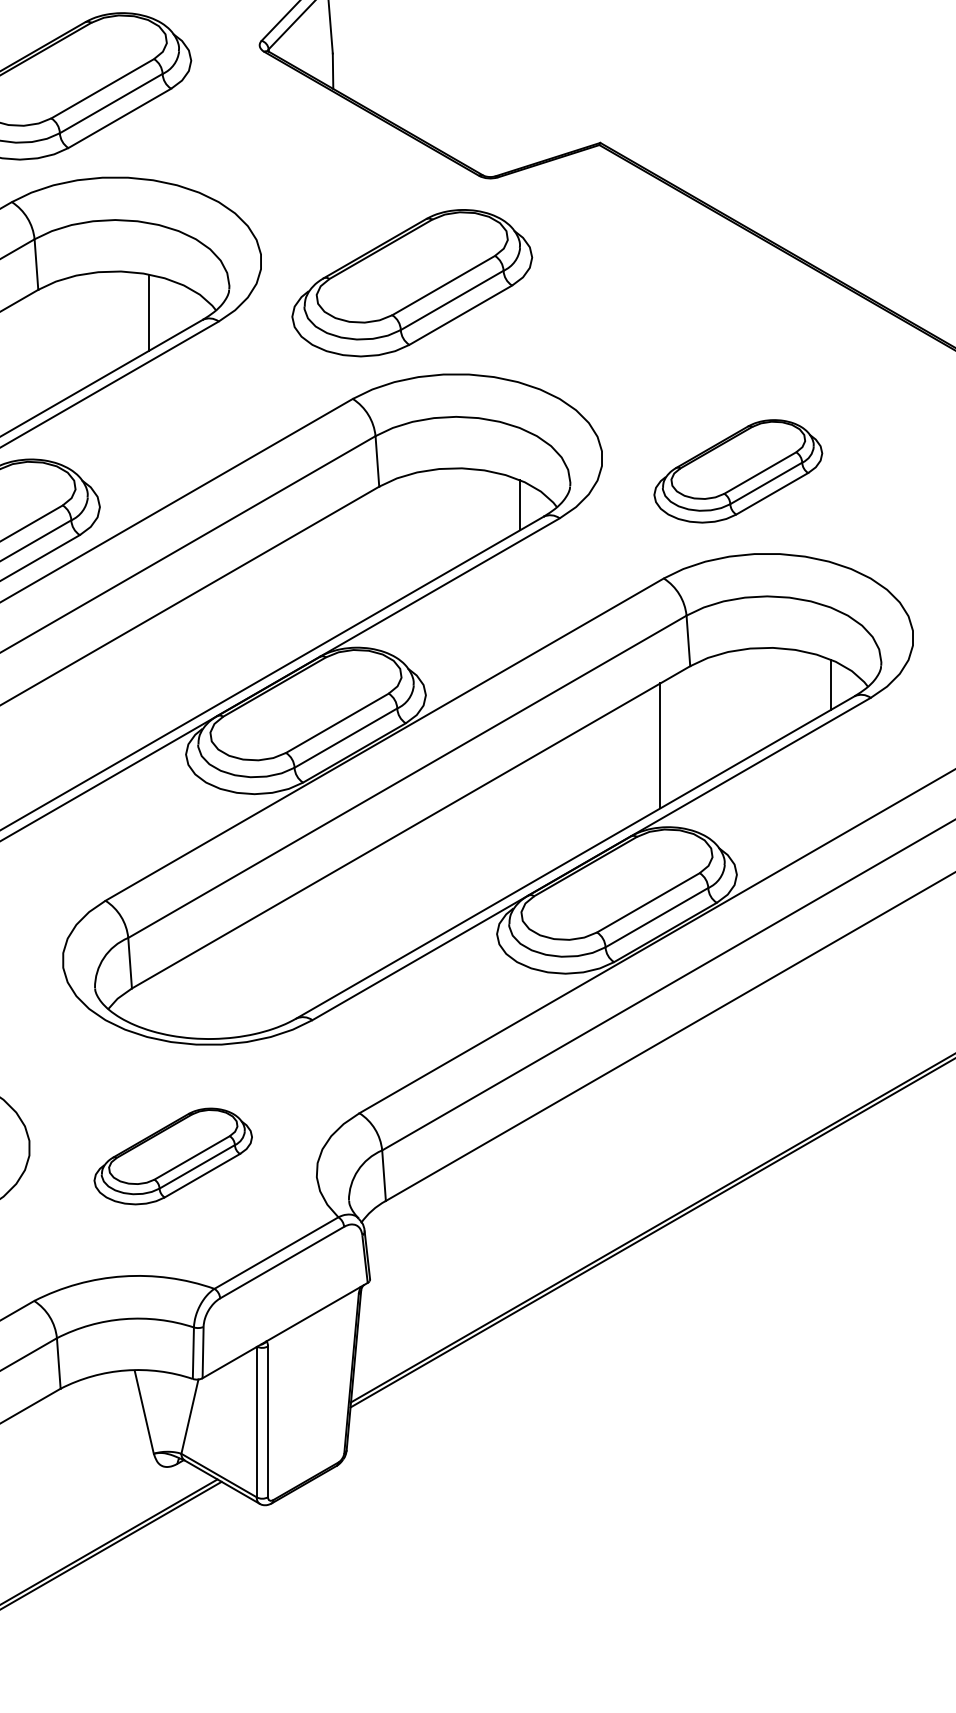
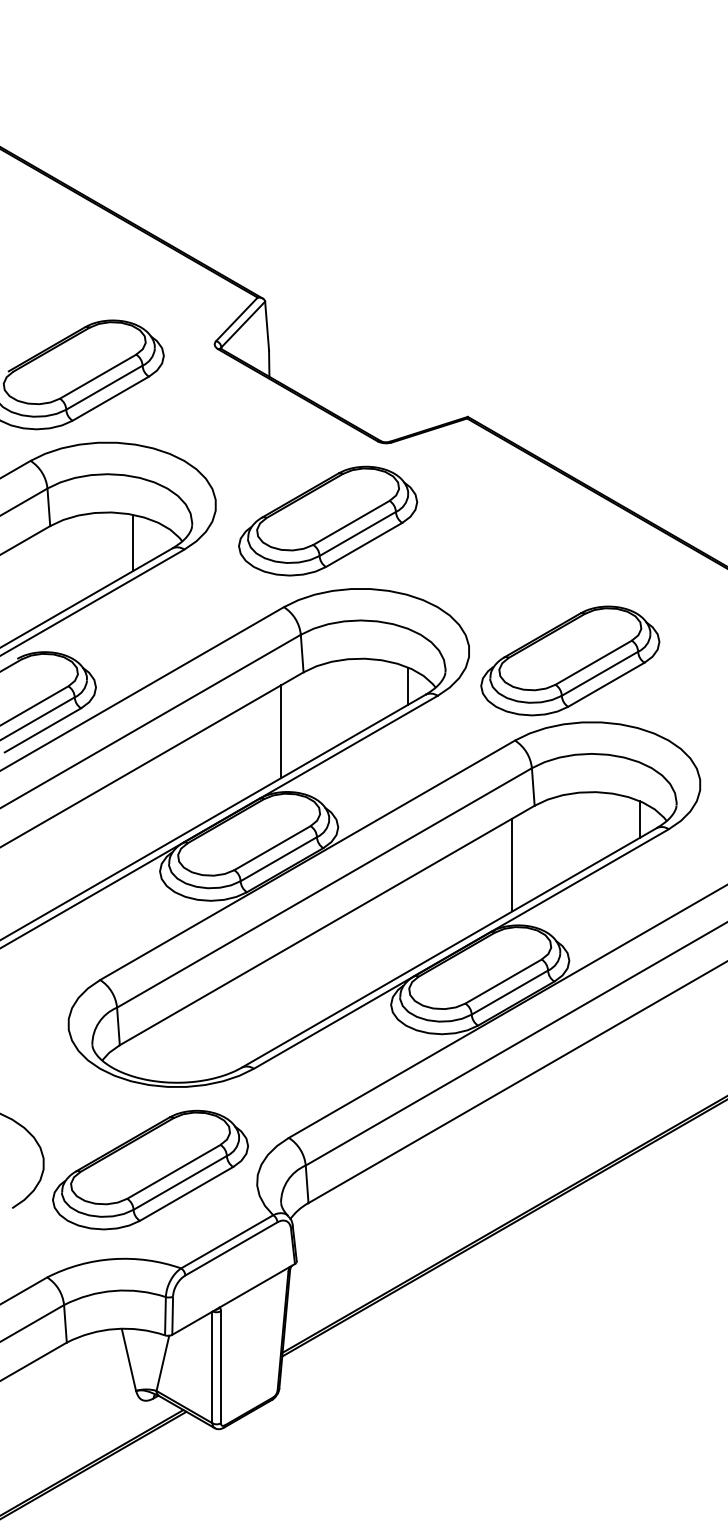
part: (738, 470) -> (570, 660), size x1.43
line: (349, 566) -> (281, 731), added
part: (173, 1155) -> (150, 1169), size x1.67

